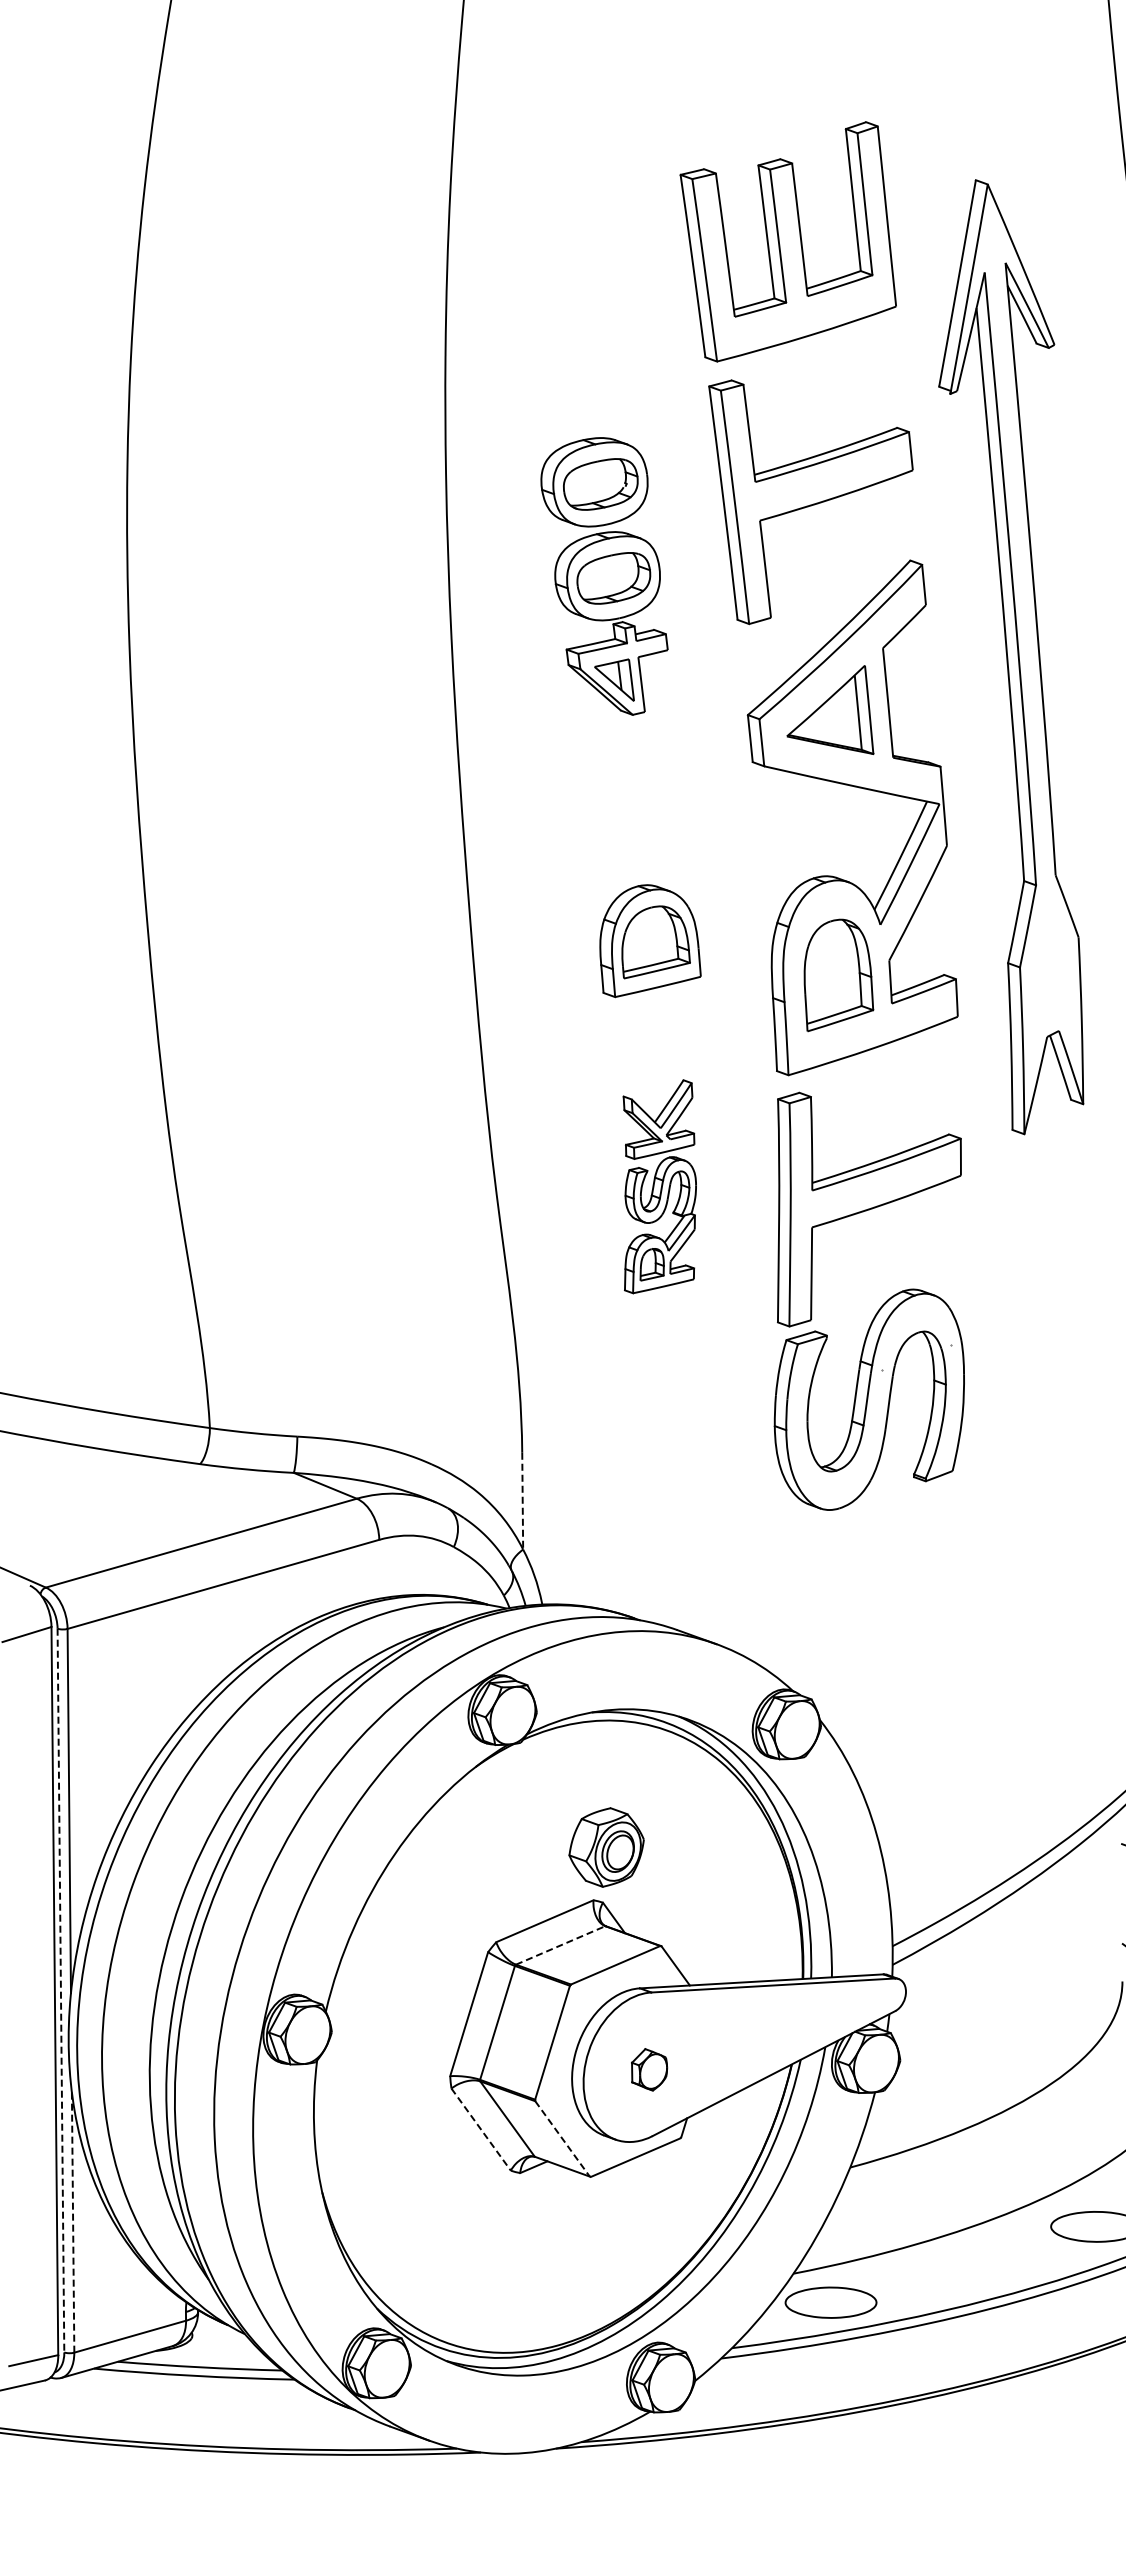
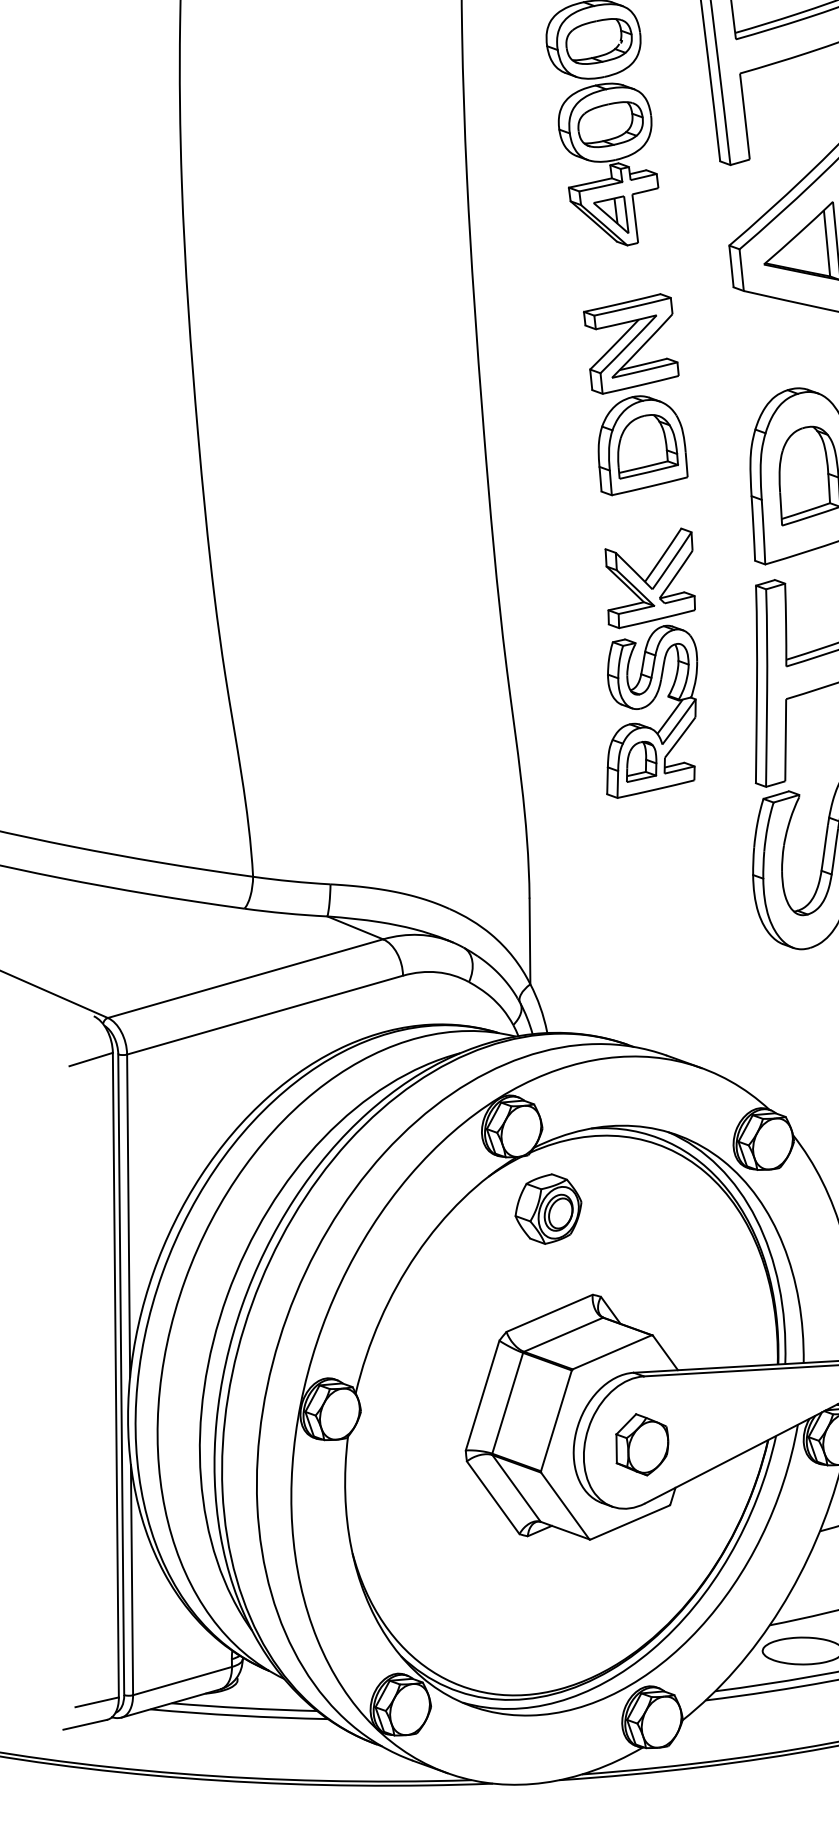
part: (636, 826) -> (630, 344), added
part: (659, 1186) -> (651, 662), size x1.43
line: (522, 1501) -> (529, 941), dashed -> solid
part: (606, 1847) -> (548, 1209), moved
line: (560, 1945) -> (563, 1334), dashed -> solid
line: (60, 1990) -> (120, 1374), dashed -> solid
part: (649, 2069) -> (642, 1444), size x1.67
line: (481, 2129) -> (493, 1497), dashed -> solid
line: (562, 2138) -> (565, 1505), dashed -> solid
line: (73, 2222) -> (132, 1580), dashed -> solid

